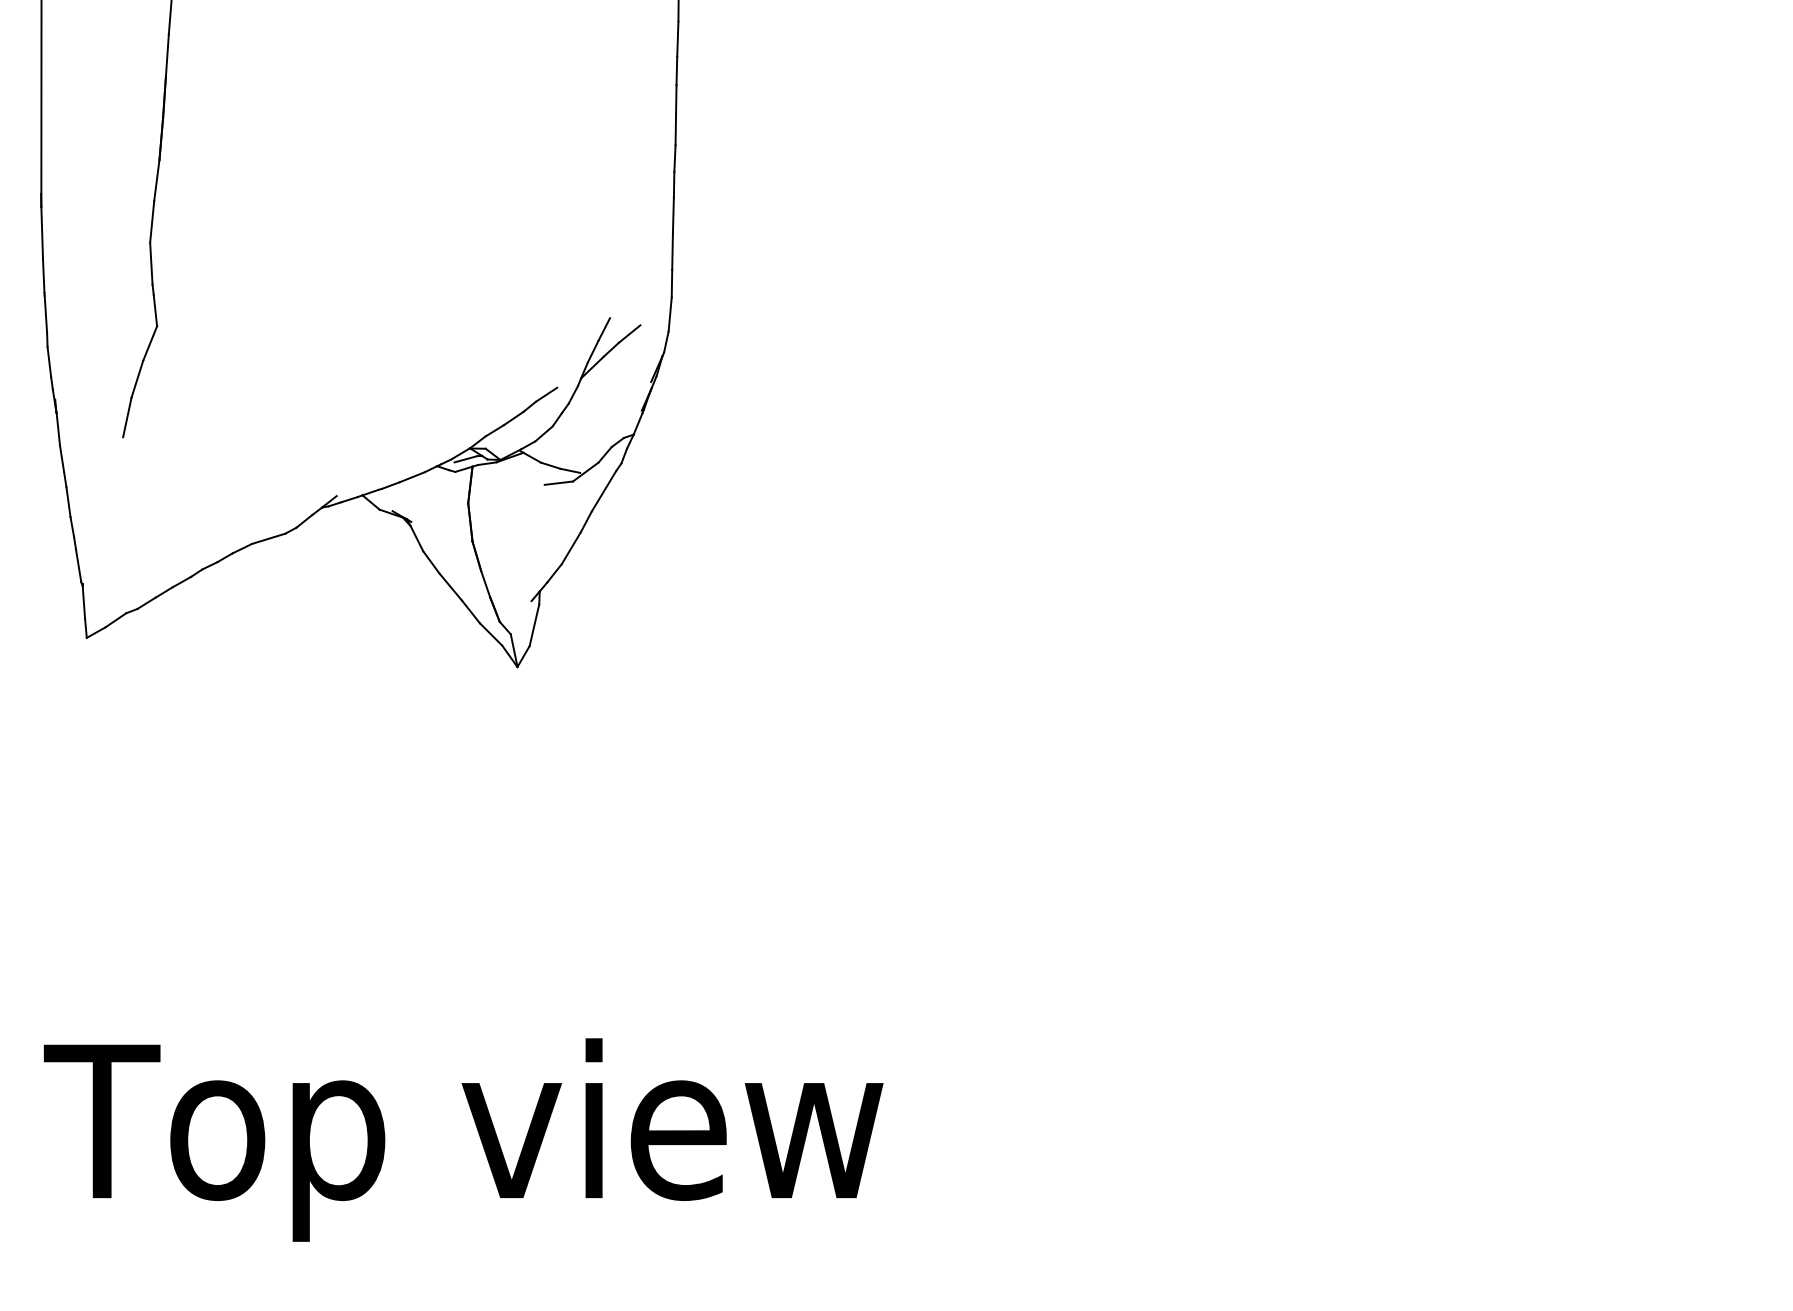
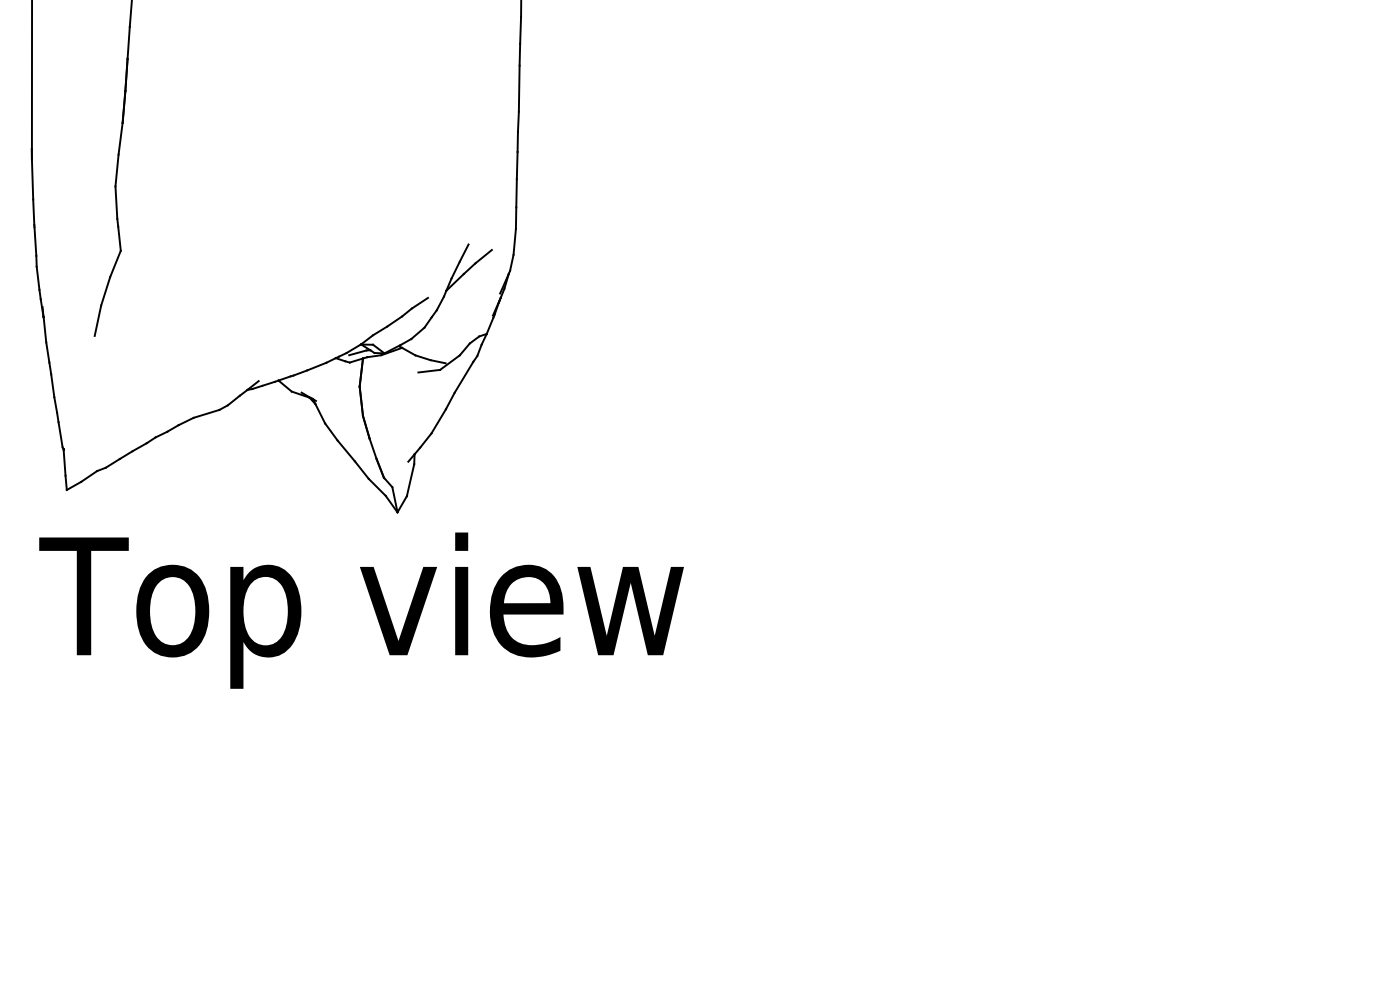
text: (463, 1139) -> (361, 610), moved

